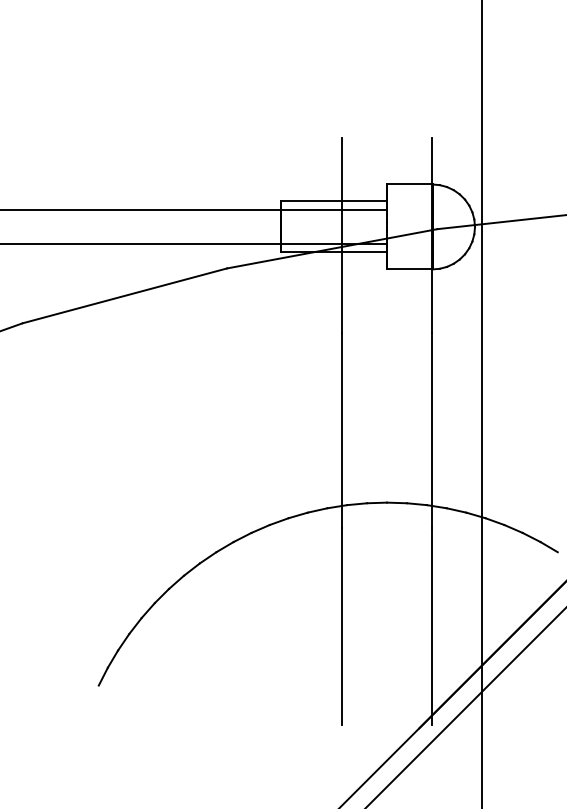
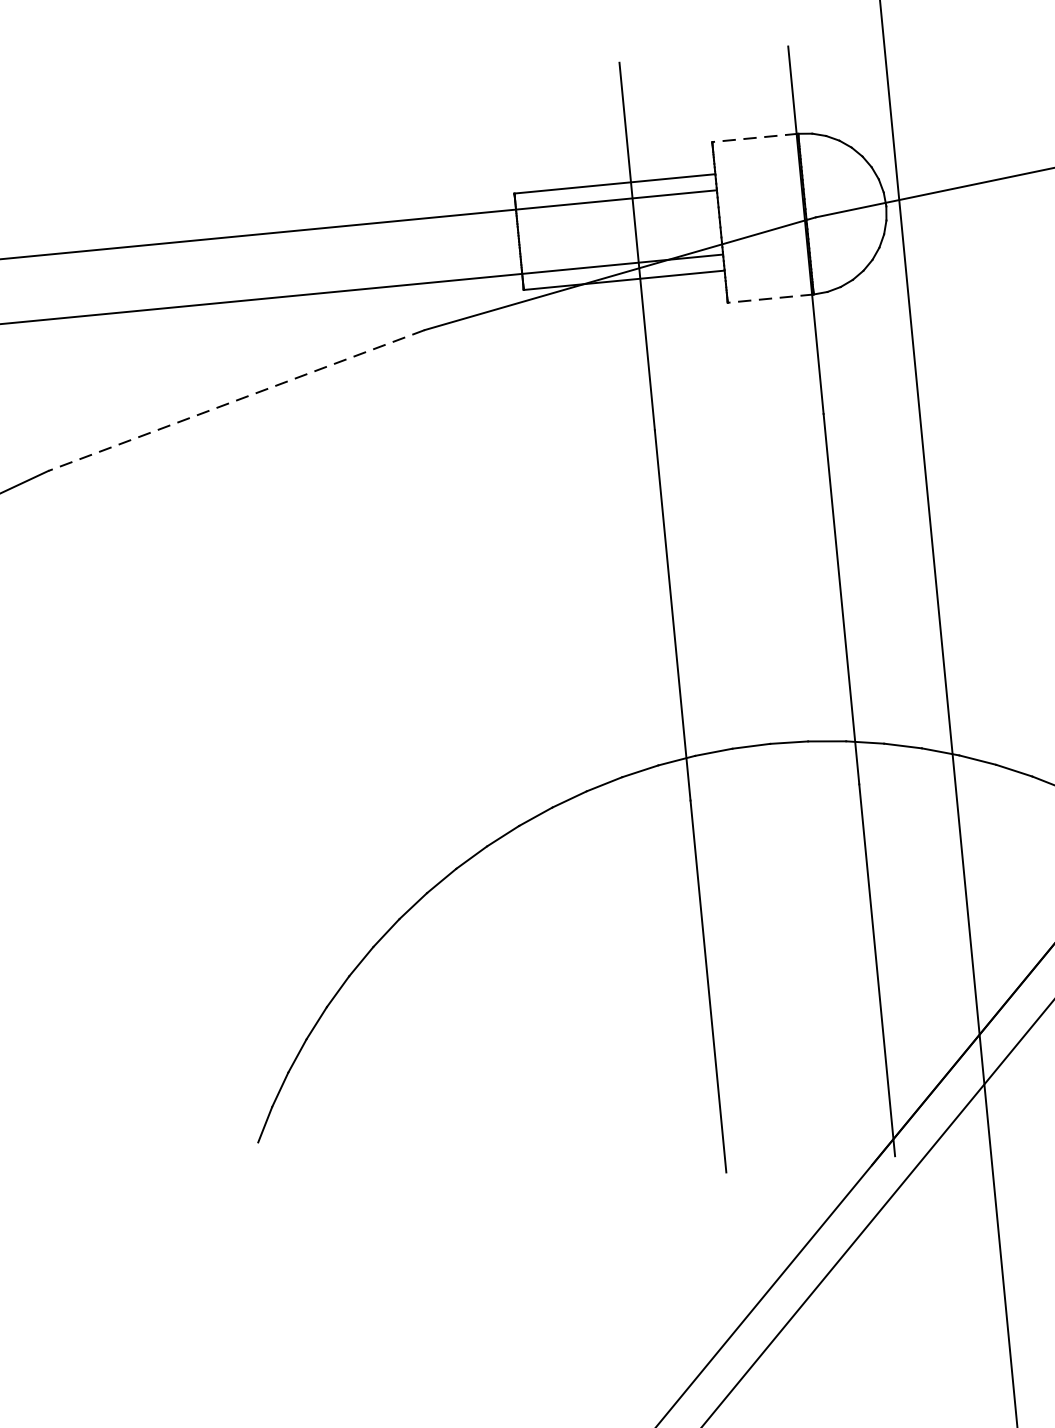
line: (409, 184) -> (754, 138), solid -> dashed
line: (409, 269) -> (770, 298), solid -> dashed
line: (124, 295) -> (235, 399), solid -> dashed

